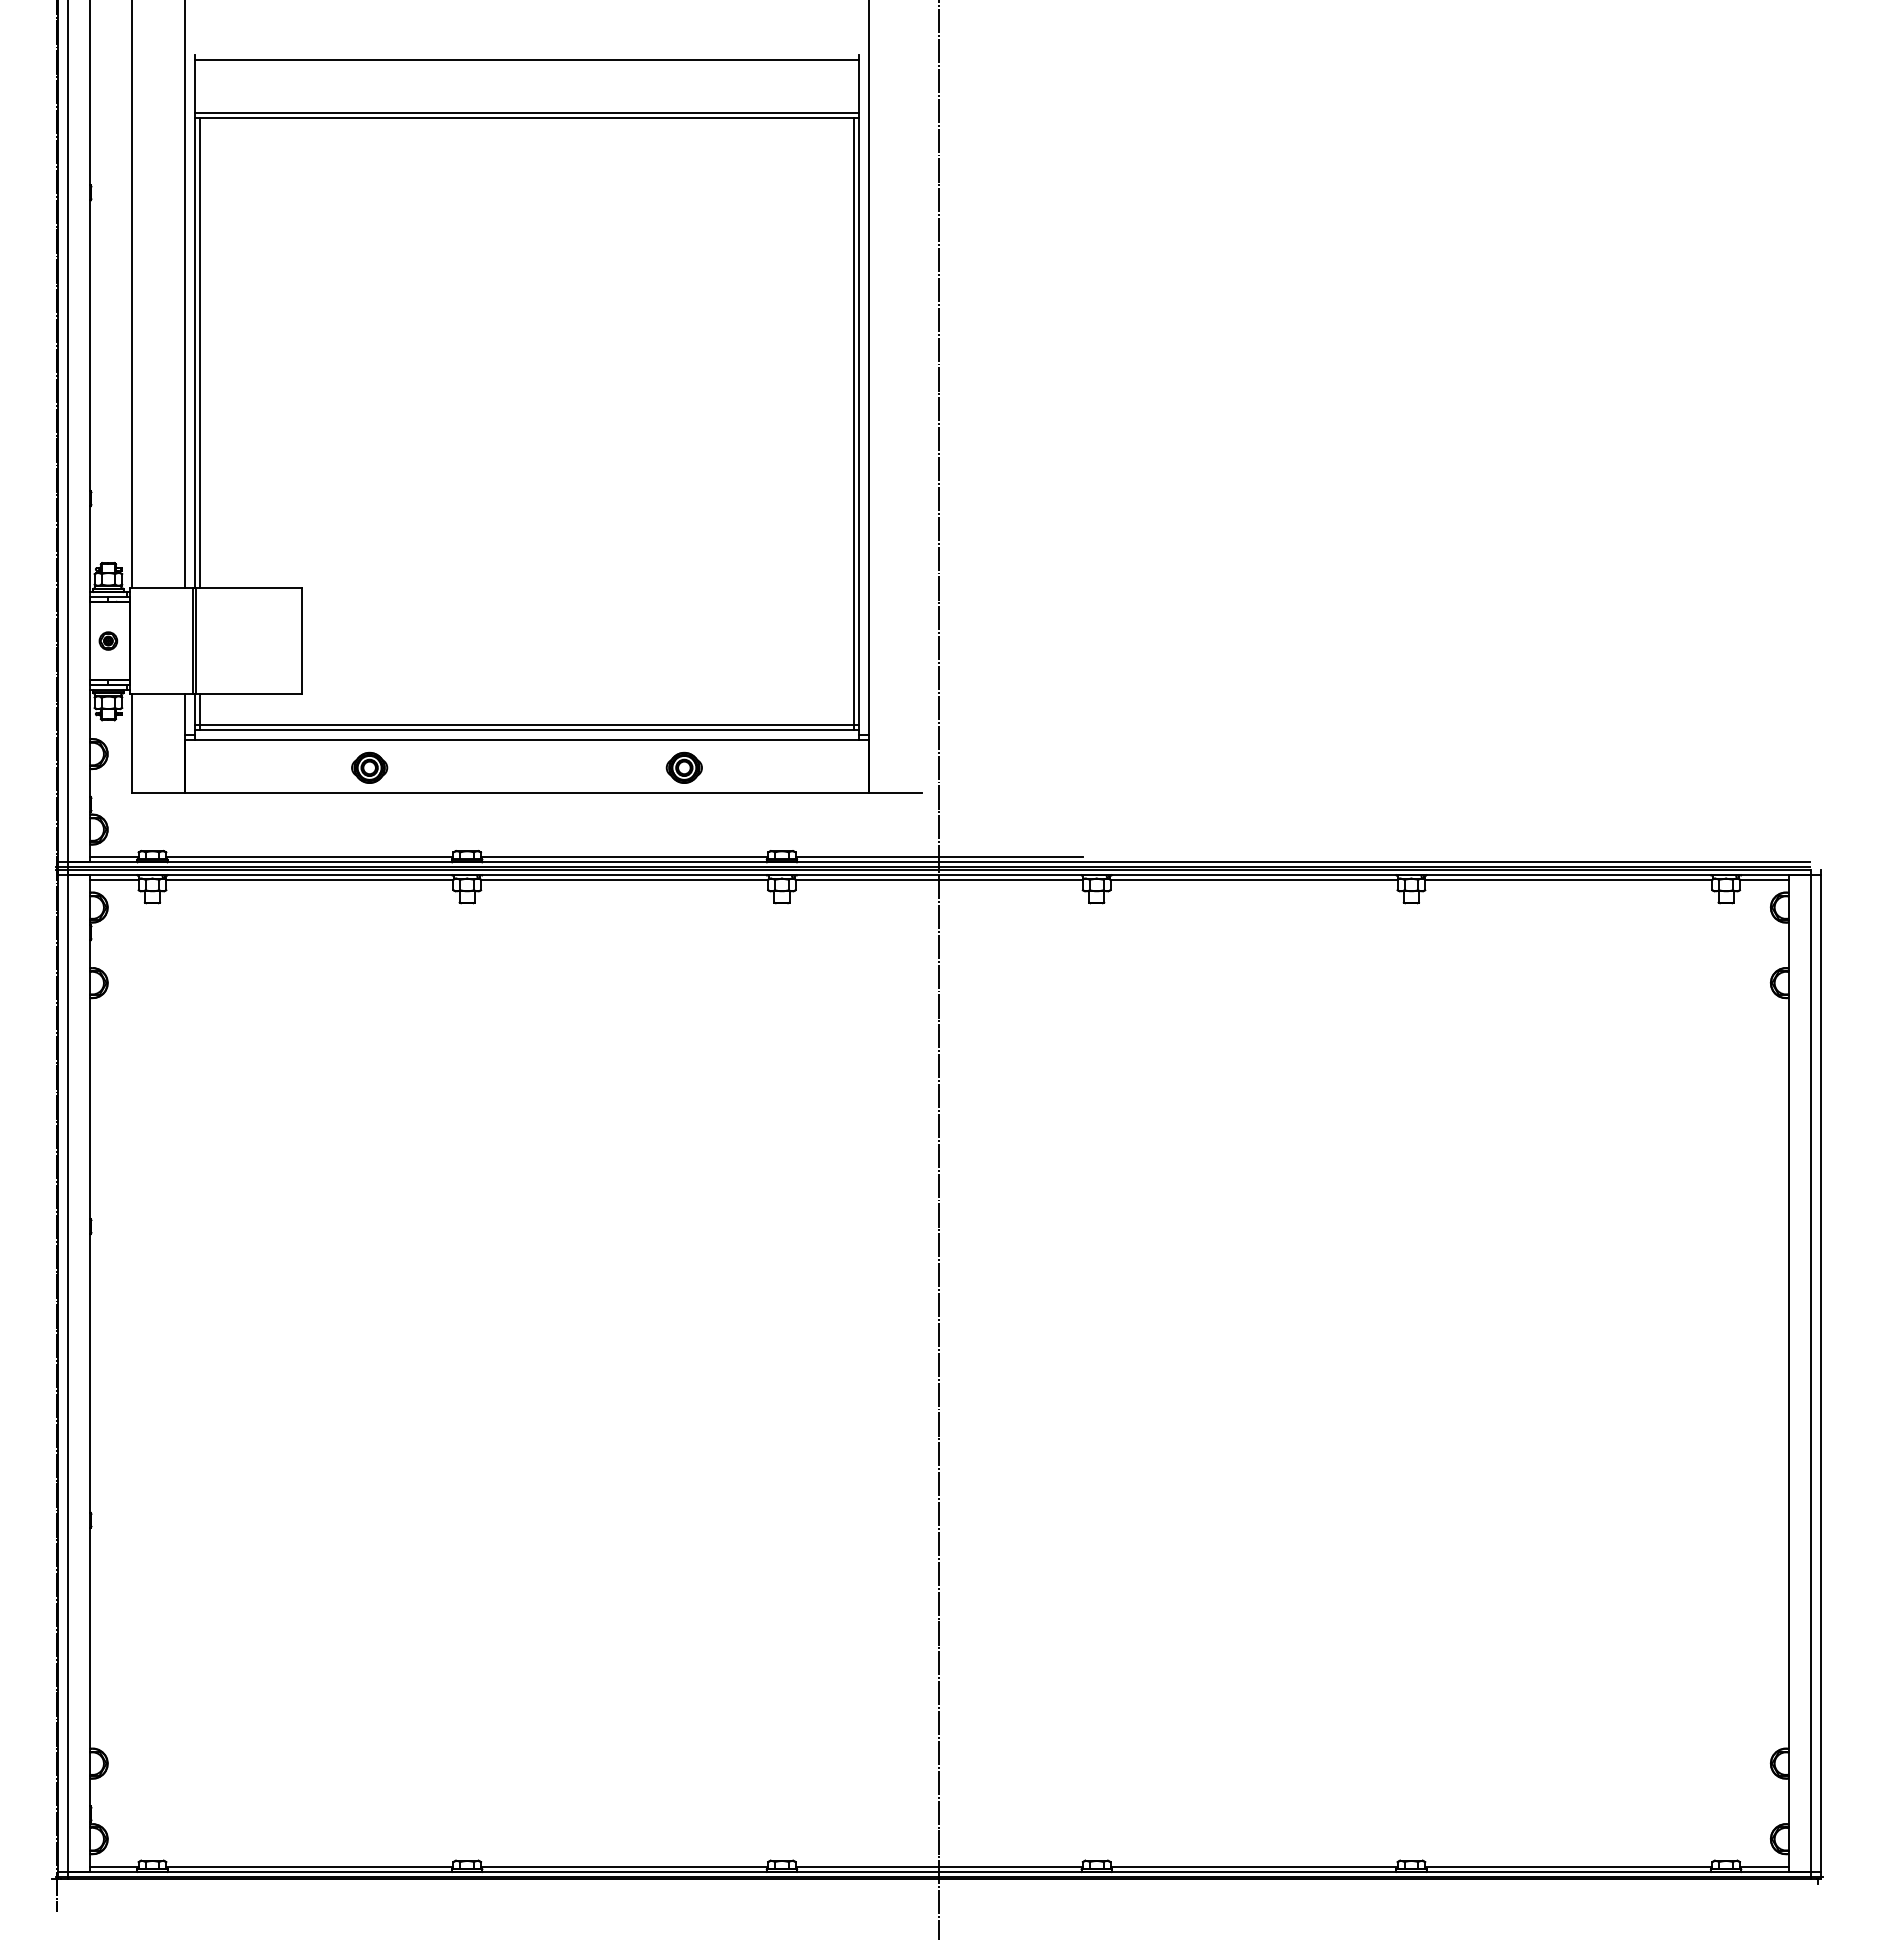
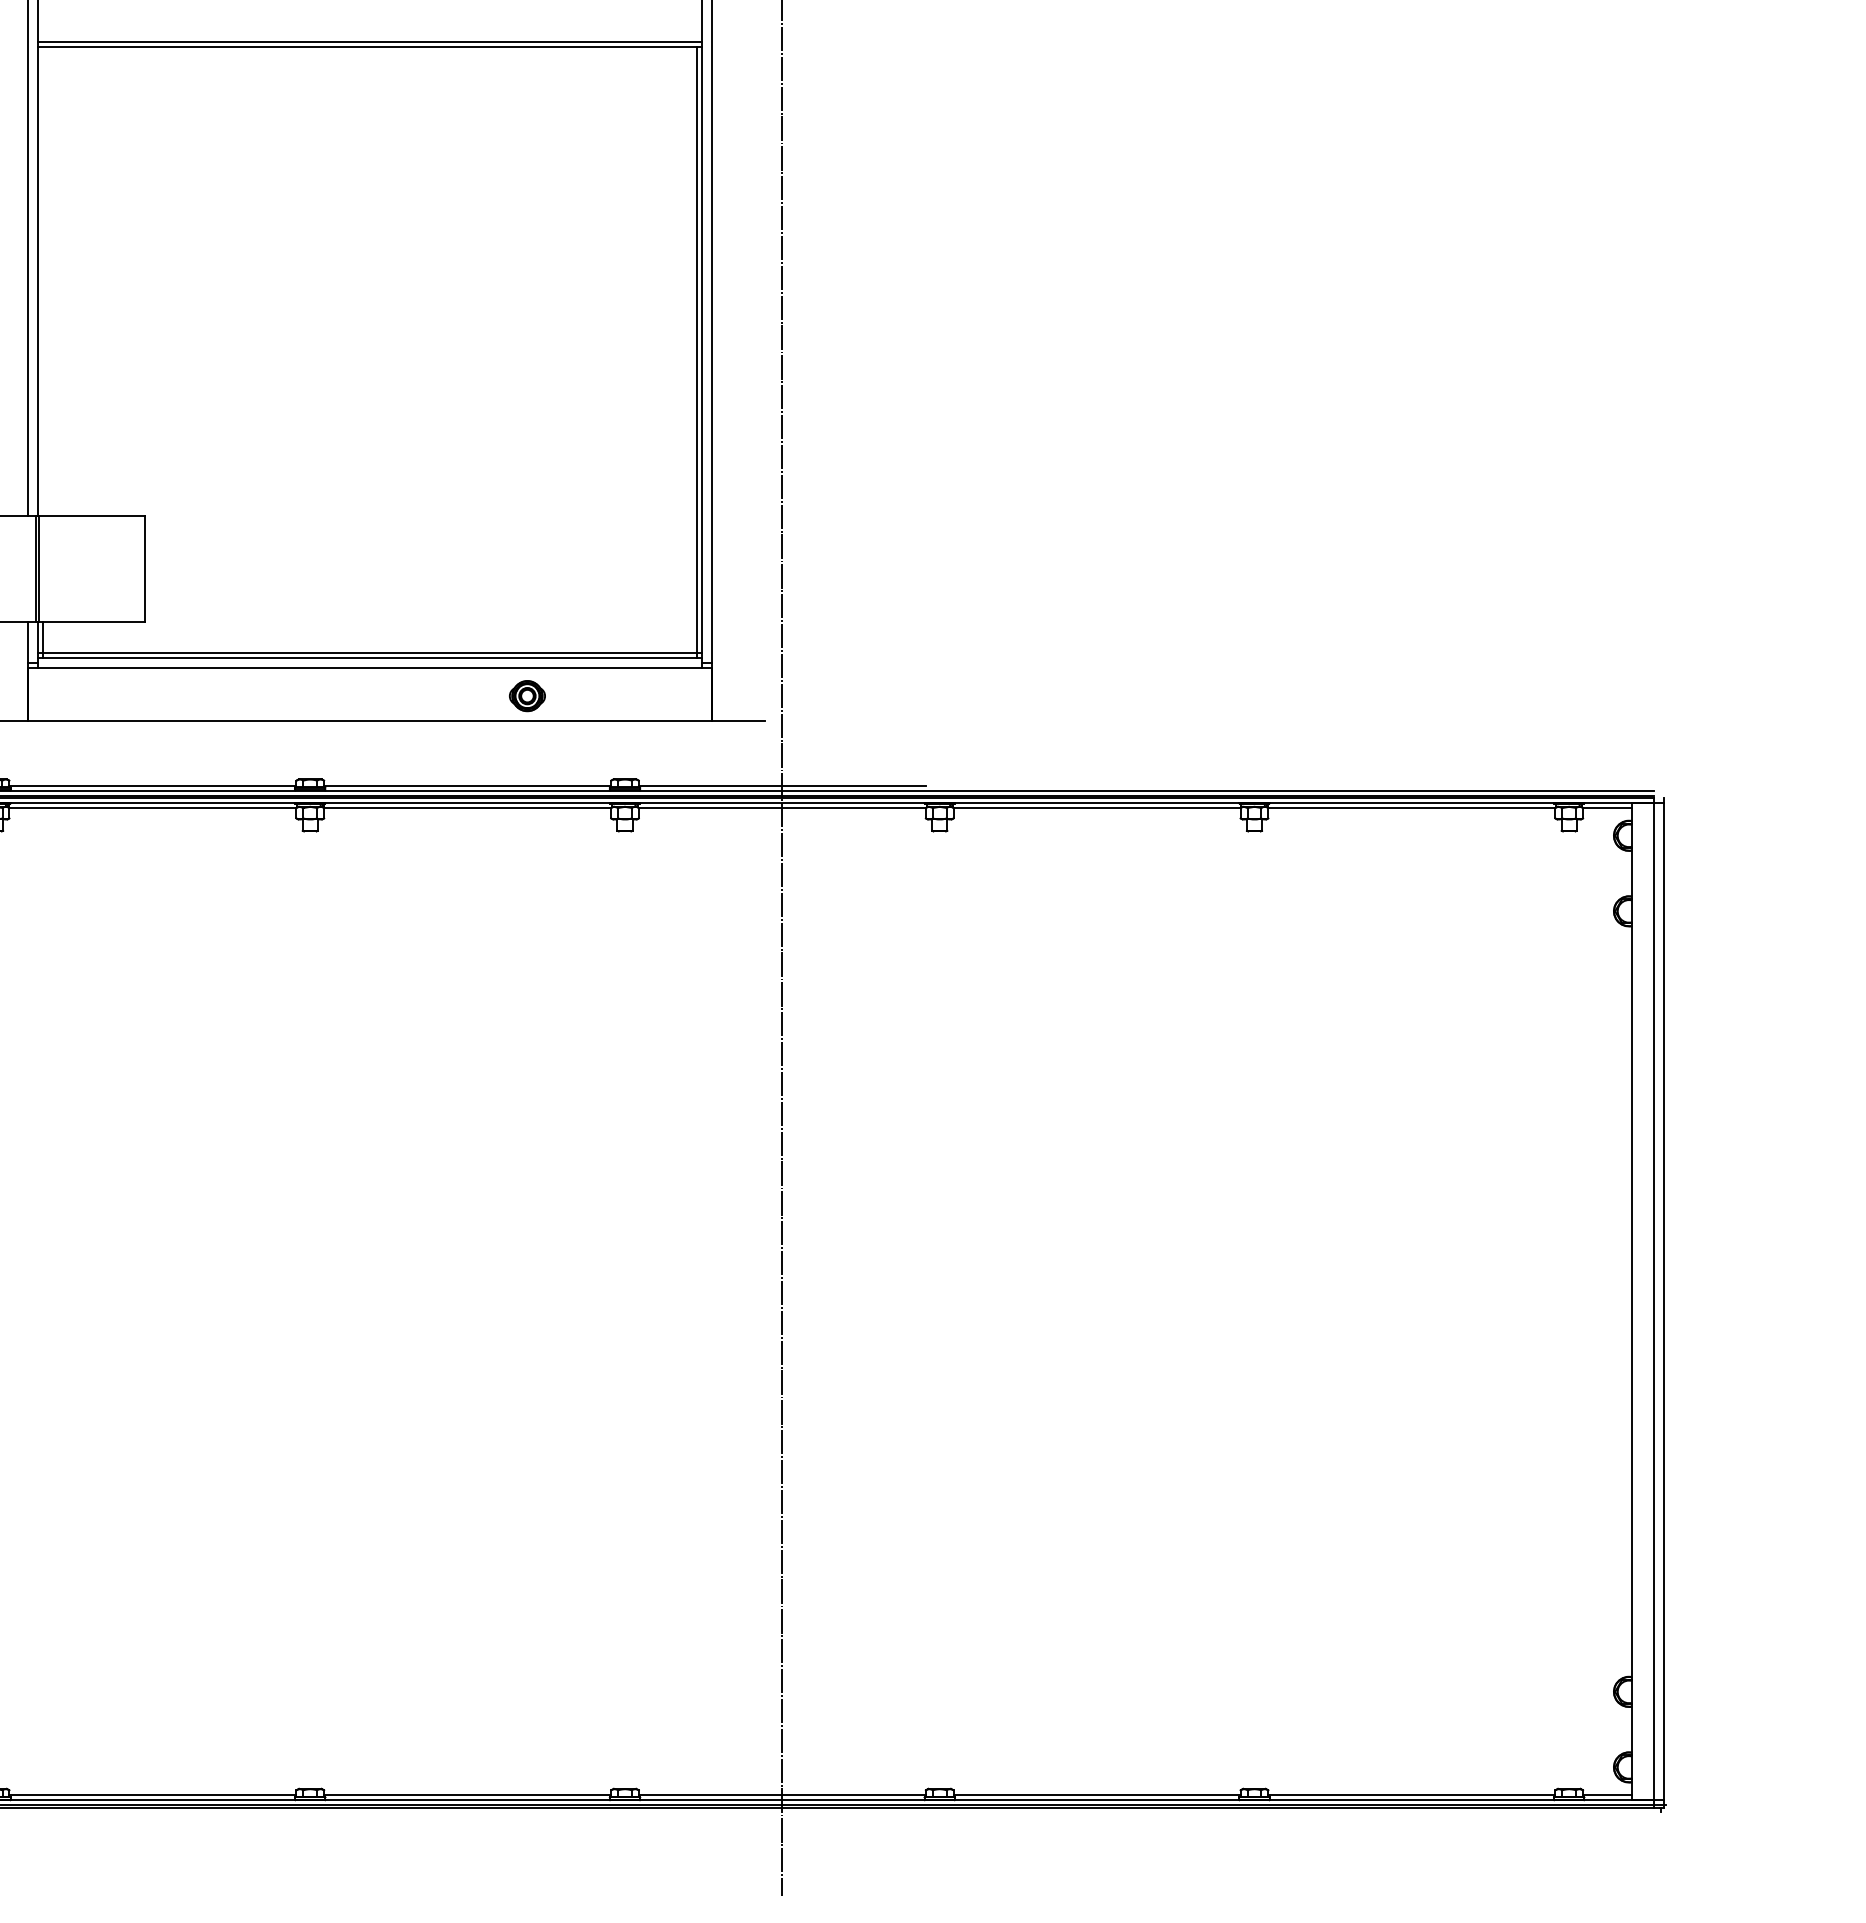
line: (200, 353) -> (43, 281), removed
part: (369, 767) -> (212, 695), removed

